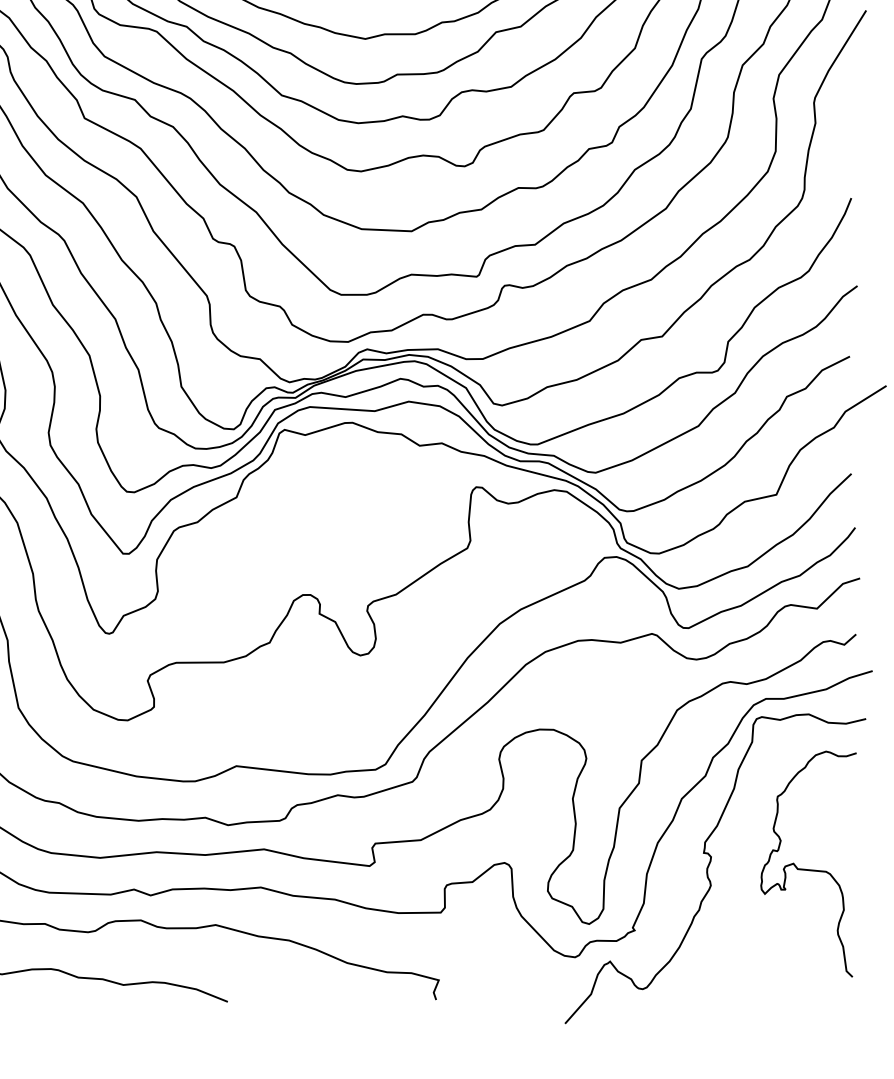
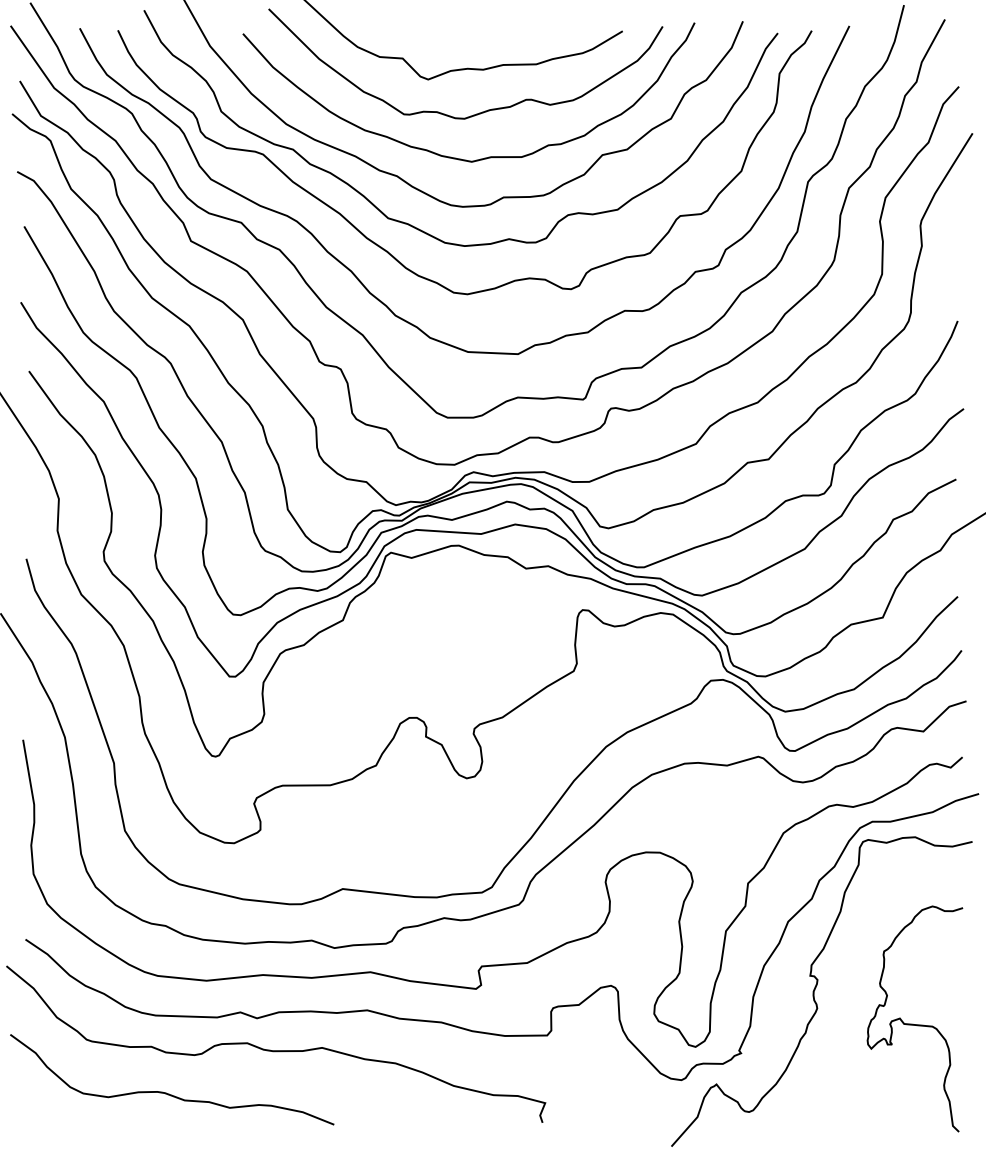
curve: (806, 868) -> (912, 1023), moved

